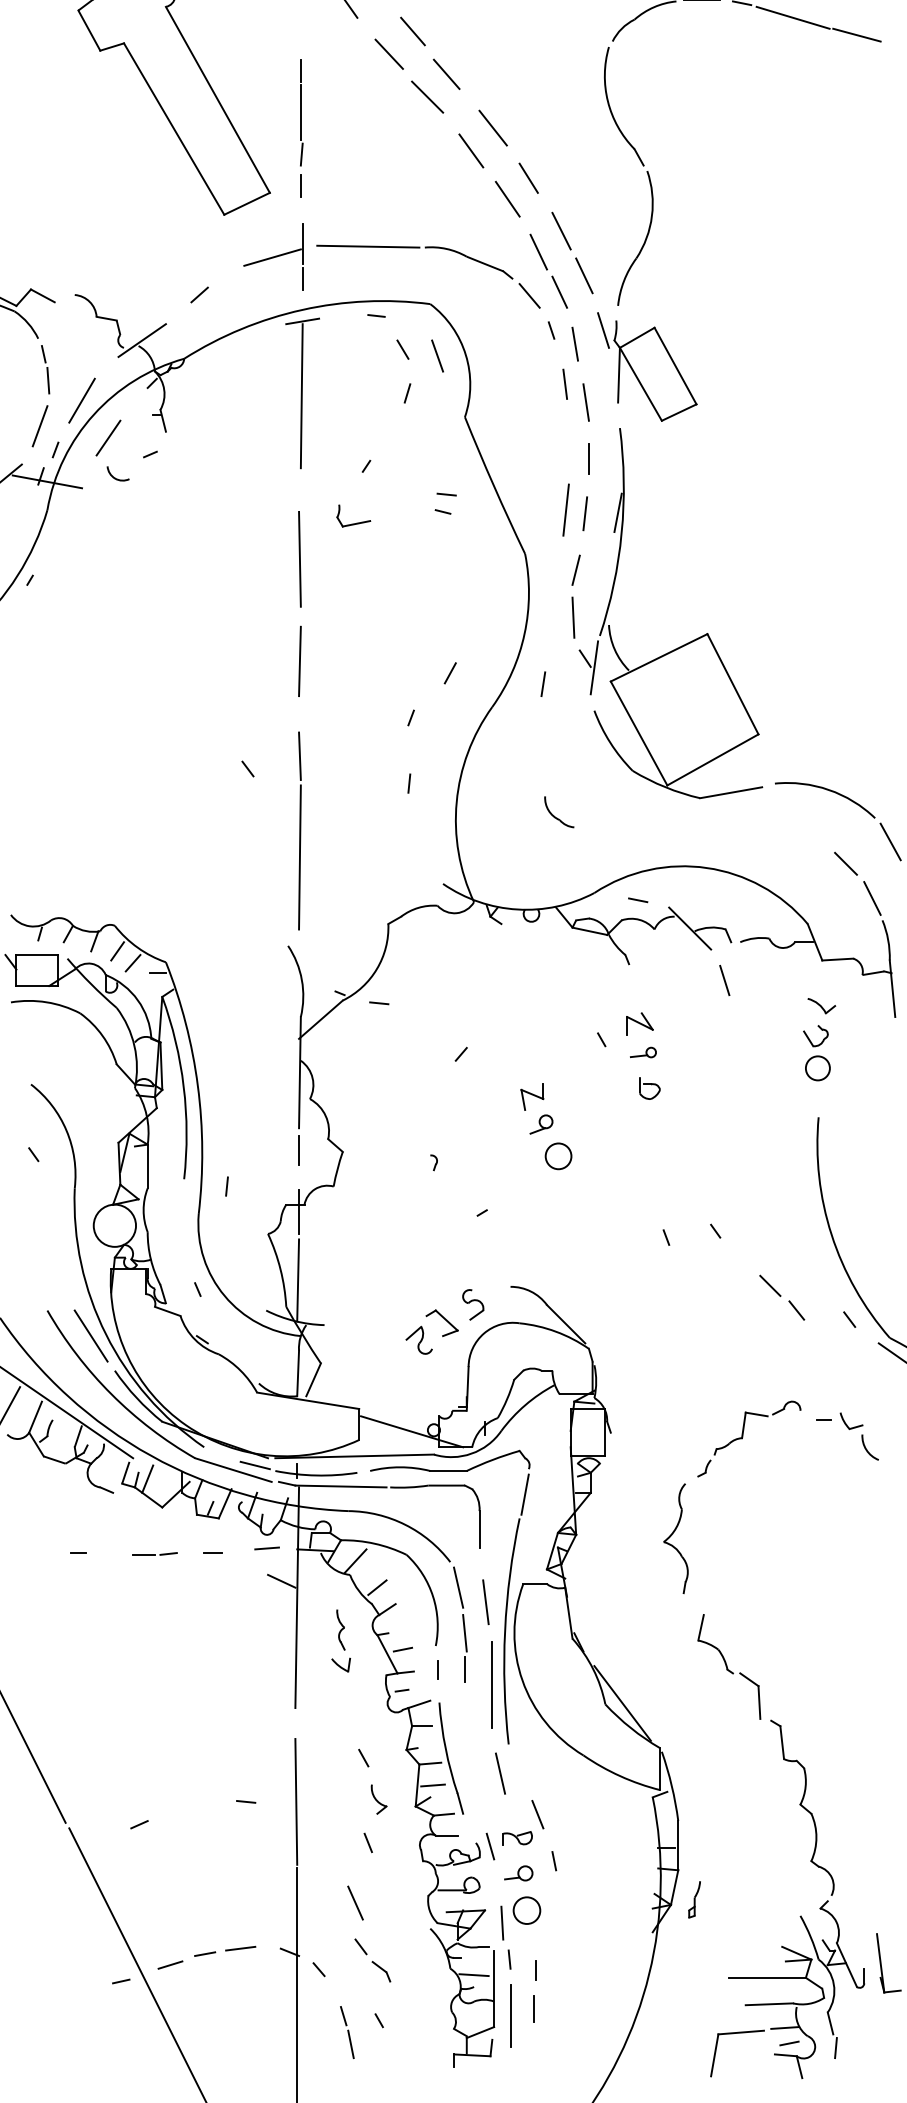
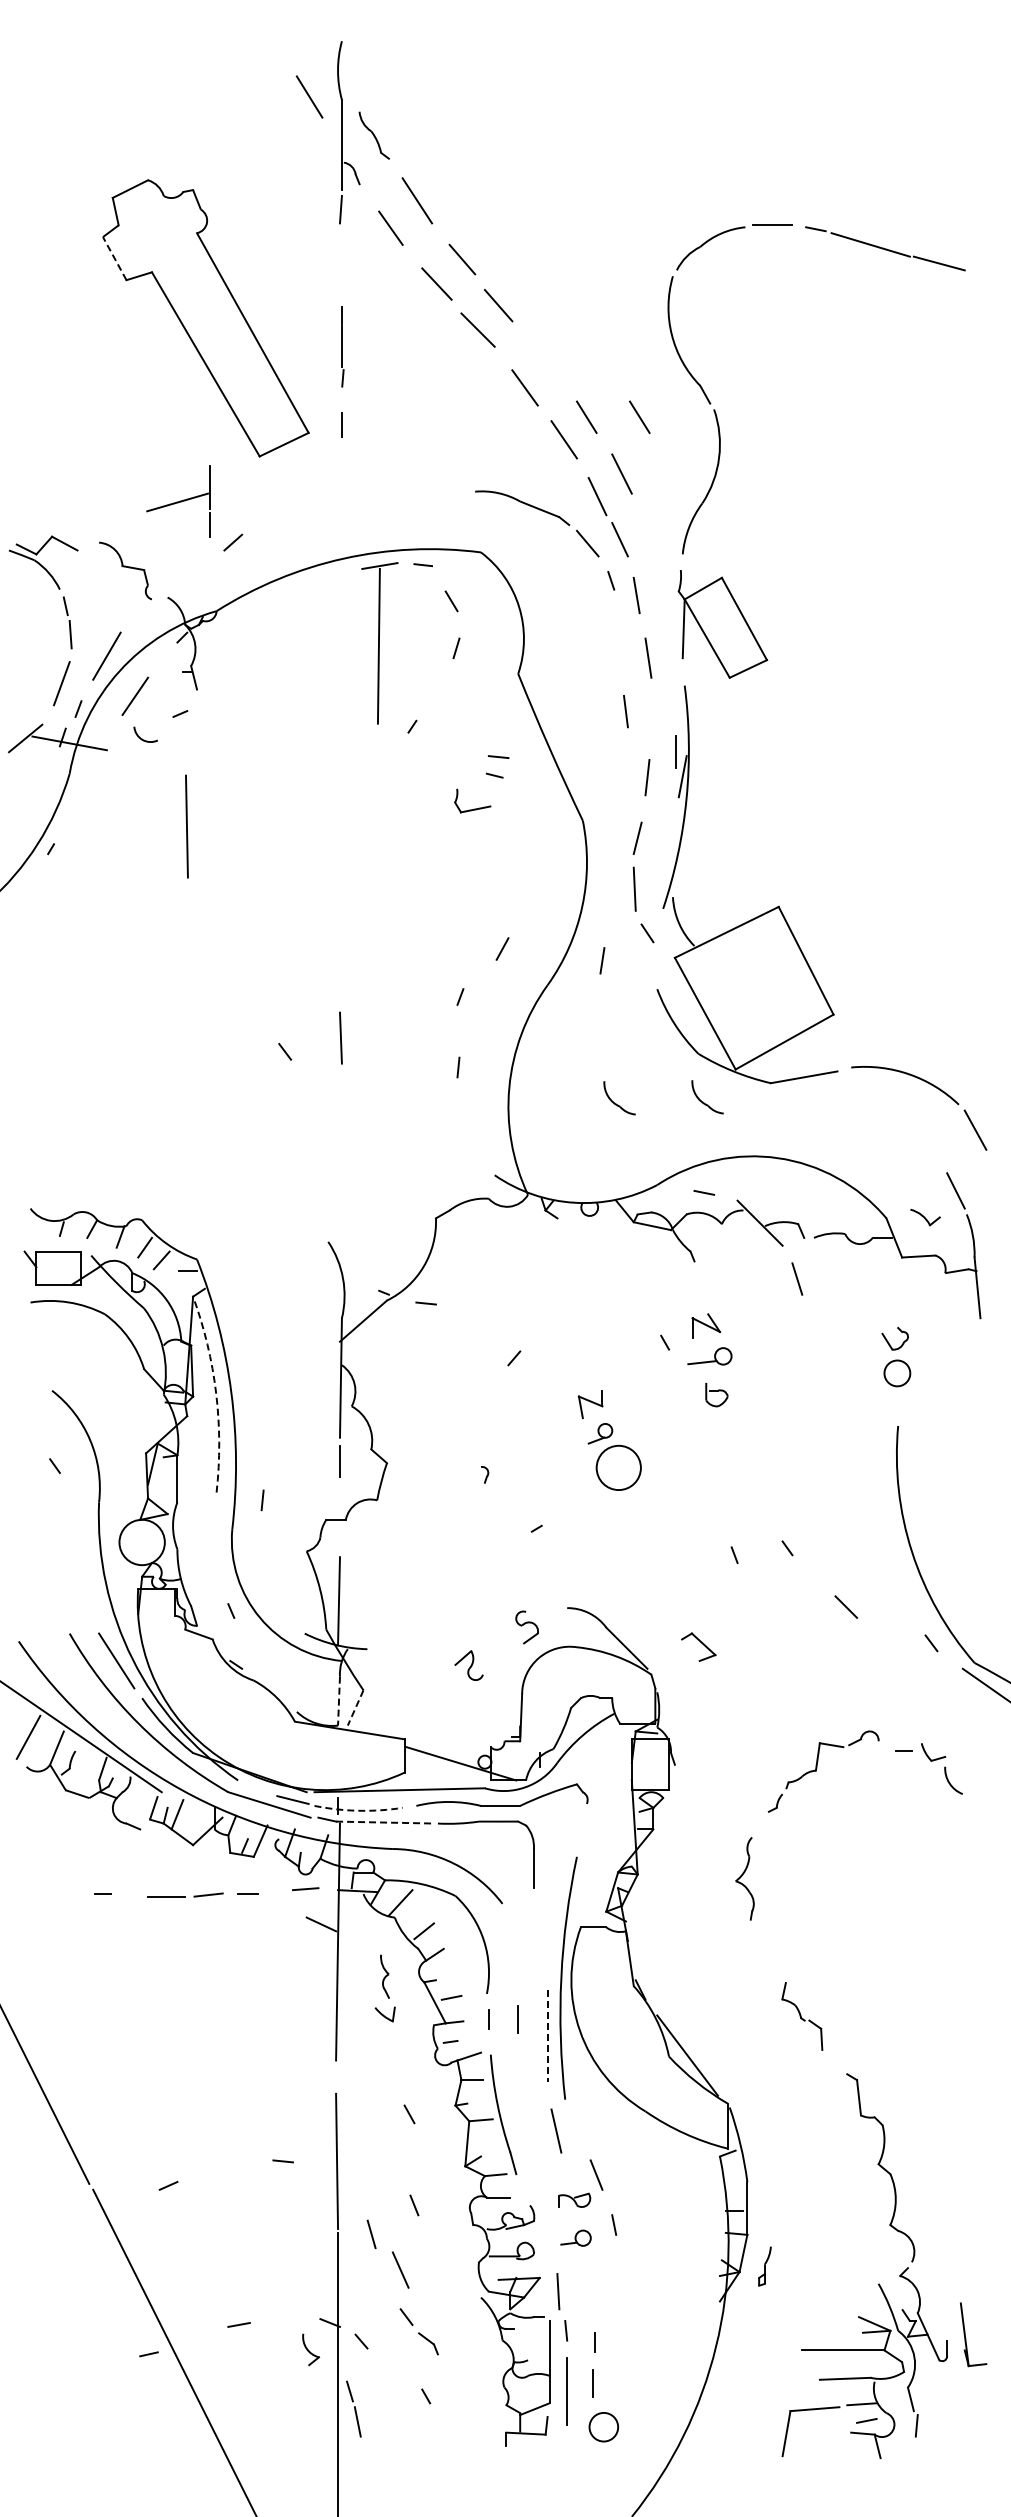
line: (89, 30) -> (114, 258), solid -> dashed
part: (301, 112) -> (342, 346), size x0.7
line: (493, 128) -> (548, 363), removed
line: (577, 177) -> (639, 416), added
line: (368, 246) -> (414, 490), removed
part: (273, 256) -> (178, 501), moved
line: (584, 275) -> (646, 521), removed
line: (602, 330) -> (666, 580), removed
line: (142, 340) -> (171, 591), removed
line: (437, 355) -> (488, 607), removed
line: (564, 384) -> (625, 711), moved
part: (302, 393) -> (379, 643), moved
line: (588, 458) -> (675, 751), moved
line: (565, 509) -> (626, 773), removed
part: (355, 522) -> (474, 808), moved
line: (299, 559) -> (186, 826), moved
line: (299, 661) -> (340, 936), removed
line: (594, 667) -> (657, 942), removed
part: (641, 811) -> (707, 1097), added
line: (299, 857) -> (340, 1146), removed
line: (845, 863) -> (927, 1153), removed
part: (821, 1006) -> (925, 1217), moved
part: (643, 1052) -> (709, 1356), size x1.6
arc: (184, 1087) -> (216, 1393), solid -> dashed
circle: (558, 1155) -> (618, 1467), size x1.6
line: (298, 1211) -> (339, 1527), removed
line: (796, 1310) -> (874, 1633), removed
part: (441, 1322) -> (698, 1646), moved
line: (298, 1373) -> (339, 1701), solid -> dashed
line: (313, 1380) -> (355, 1708), solid -> dashed
arc: (316, 1475) -> (358, 1810), solid -> dashed
line: (341, 1486) -> (385, 1822), solid -> dashed
line: (524, 1493) -> (582, 1830), removed
part: (675, 1538) -> (744, 1878), size x0.7
part: (155, 1553) -> (185, 1894), size x1.6
line: (458, 1586) -> (511, 1930), removed
line: (485, 1601) -> (540, 1946), removed
line: (465, 1632) -> (518, 1979), removed
part: (729, 1667) -> (802, 2016), size x0.6
line: (492, 1685) -> (547, 2036), solid -> dashed
line: (432, 1785) -> (483, 2143), removed
part: (379, 1799) -> (311, 2349), moved
line: (490, 1846) -> (371, 2234), moved
circle: (526, 1910) -> (603, 2427), moved
line: (239, 1949) -> (276, 2319), removed
line: (170, 1964) -> (201, 2336), removed
line: (473, 1975) -> (527, 2347), removed
part: (346, 2031) -> (353, 2408), moved

